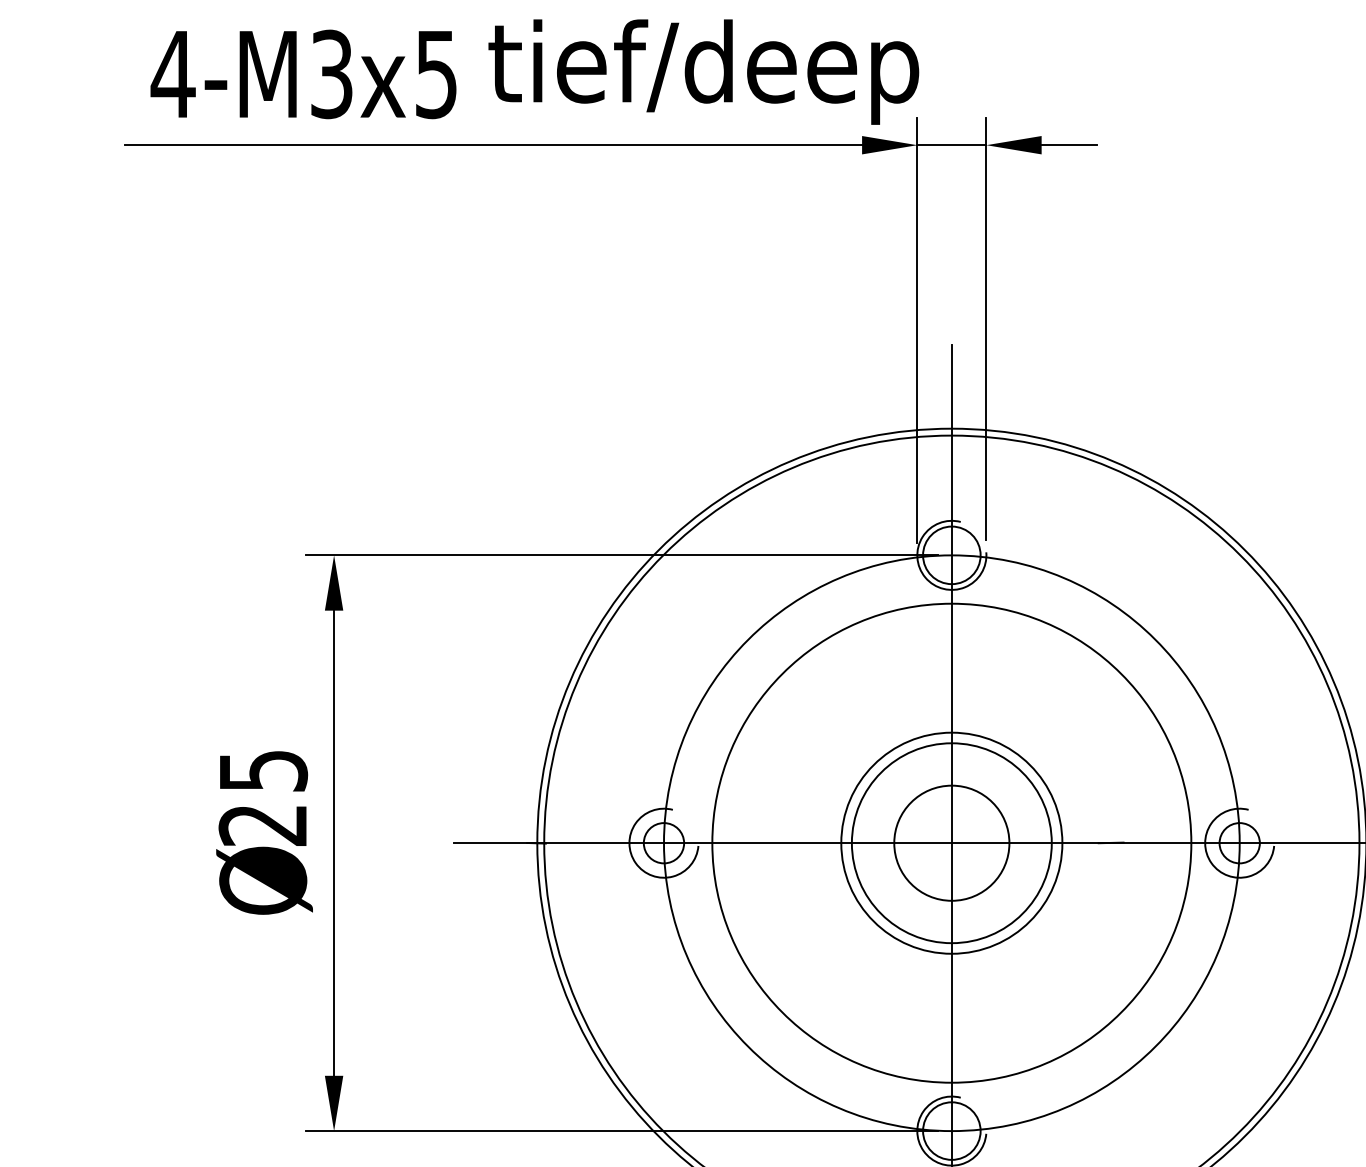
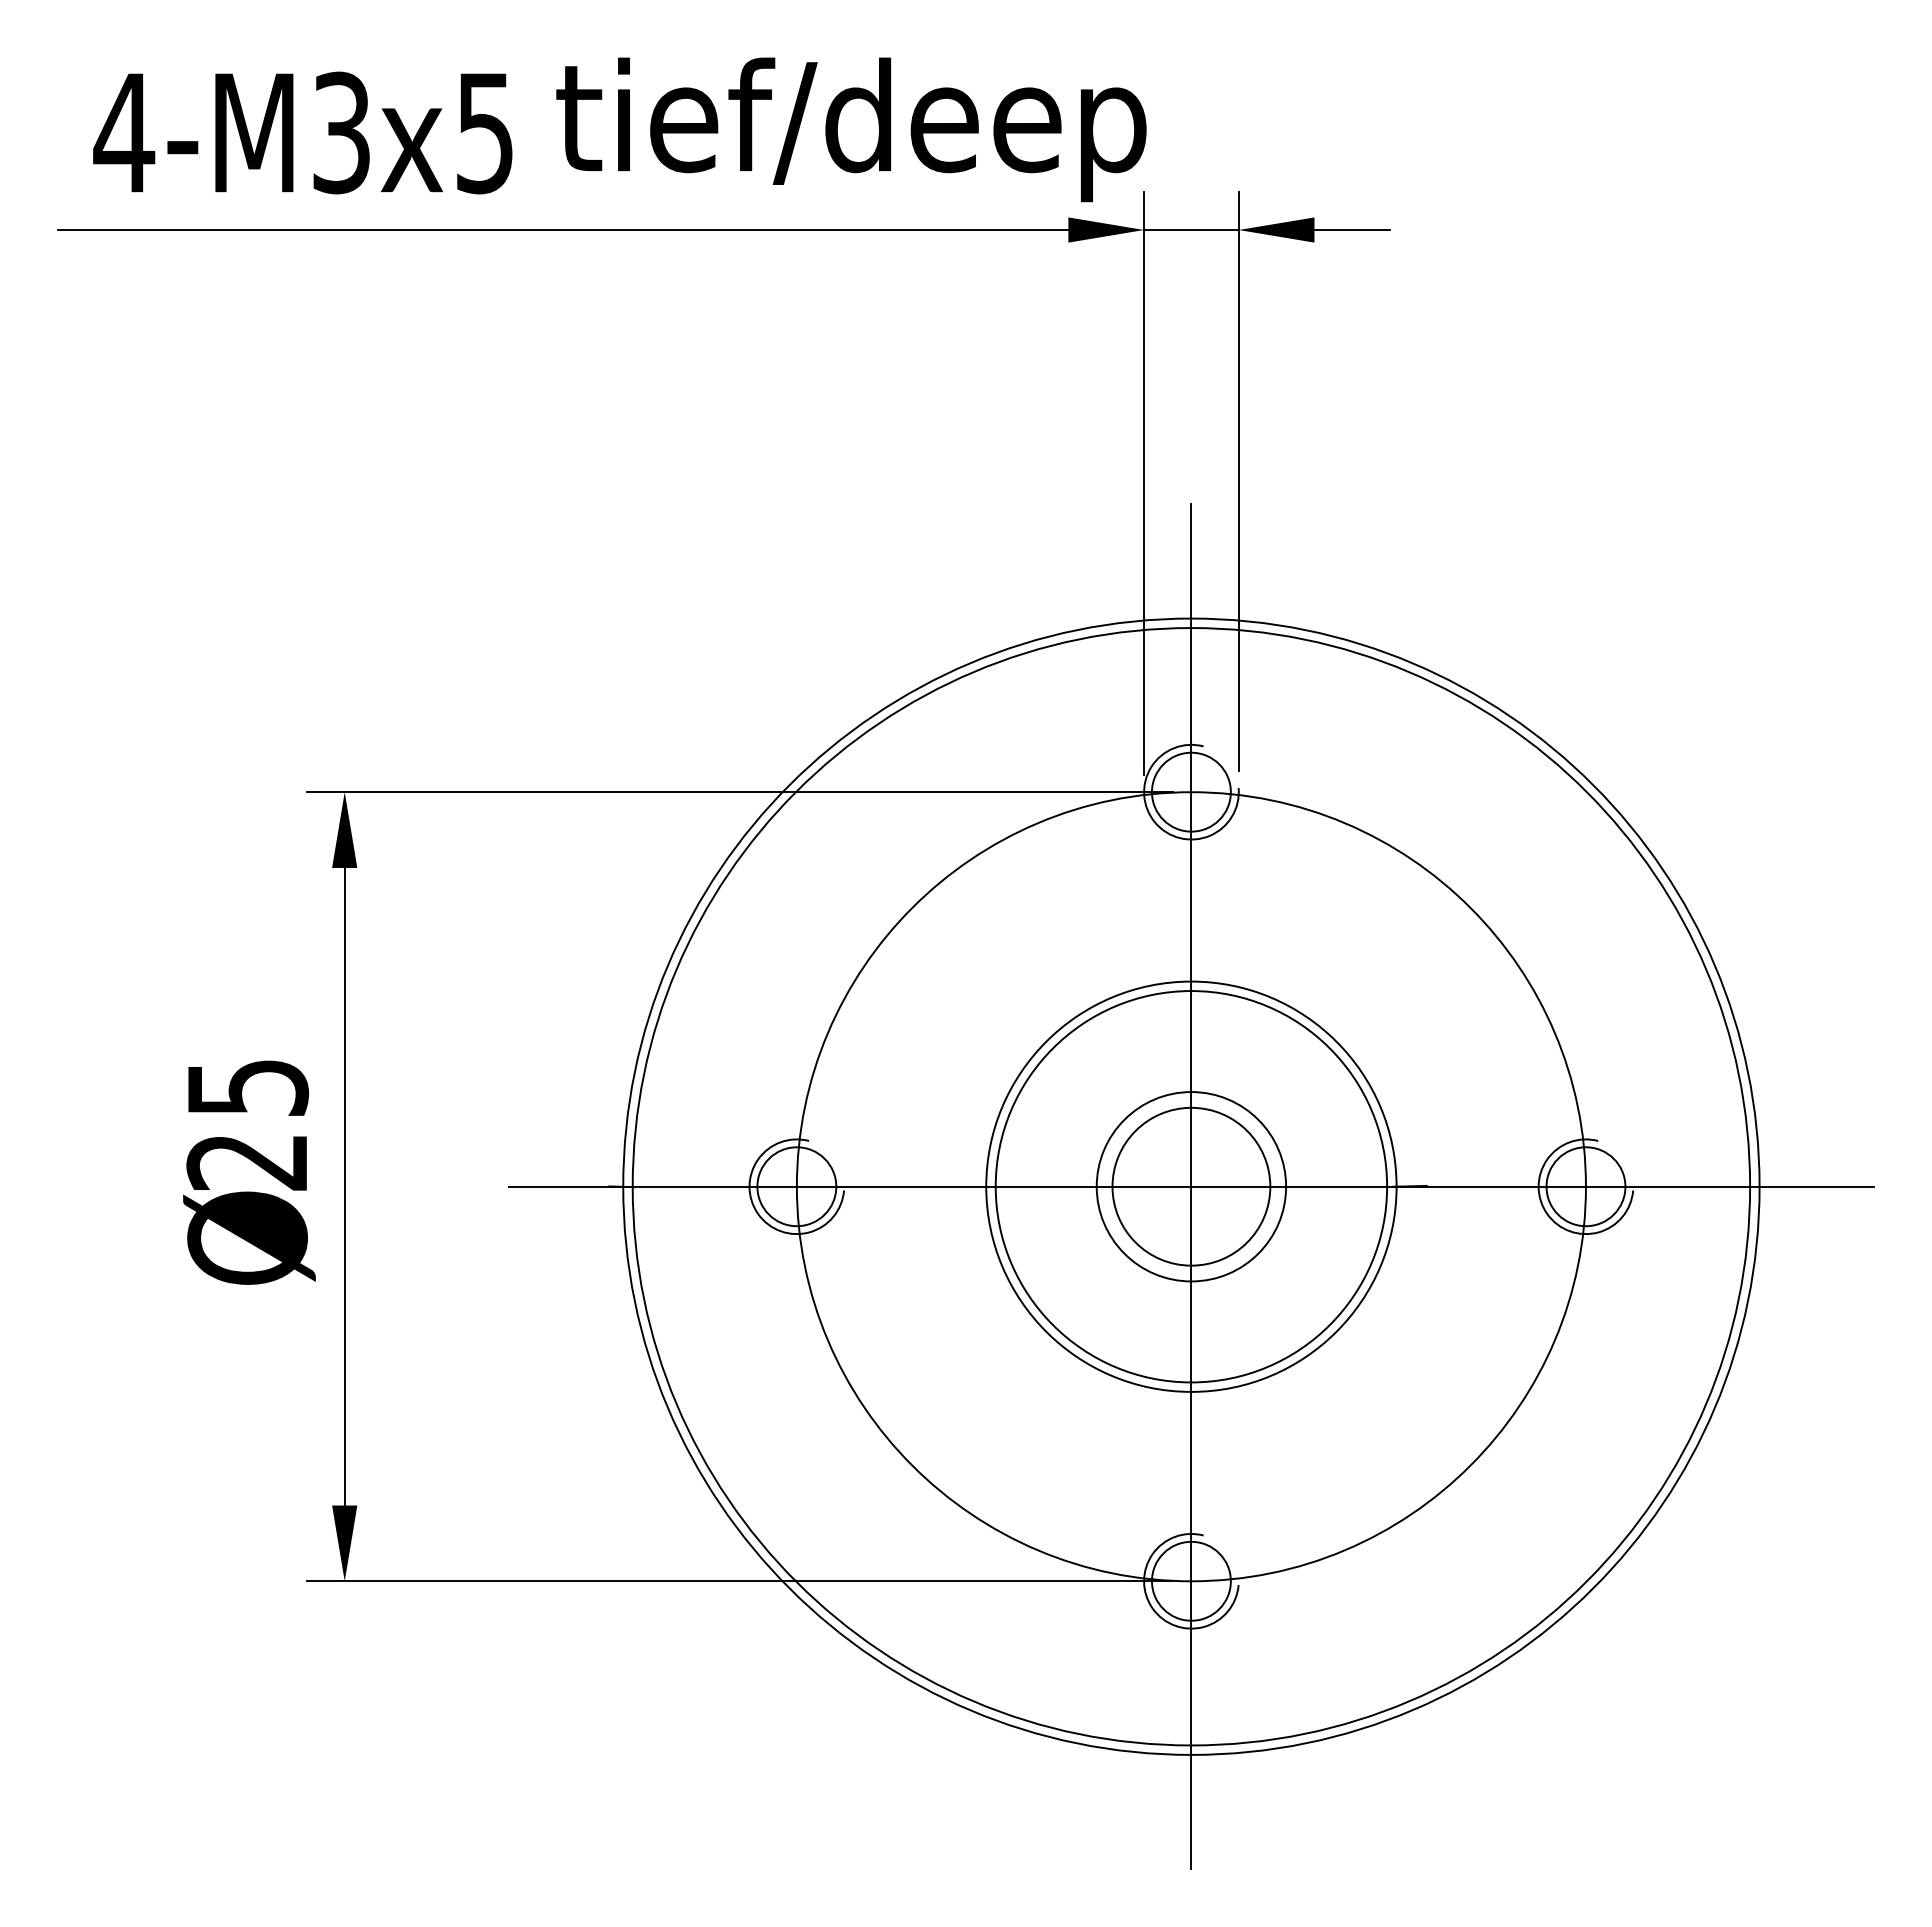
circle: (663, 843) -> (796, 1186), size x1.43
circle: (951, 843) -> (1191, 1186), size x0.62
circle: (951, 843) -> (1191, 1186), size x0.62
circle: (951, 843) -> (1191, 1186), size x1.43
circle: (1239, 843) -> (1585, 1186), size x1.43

